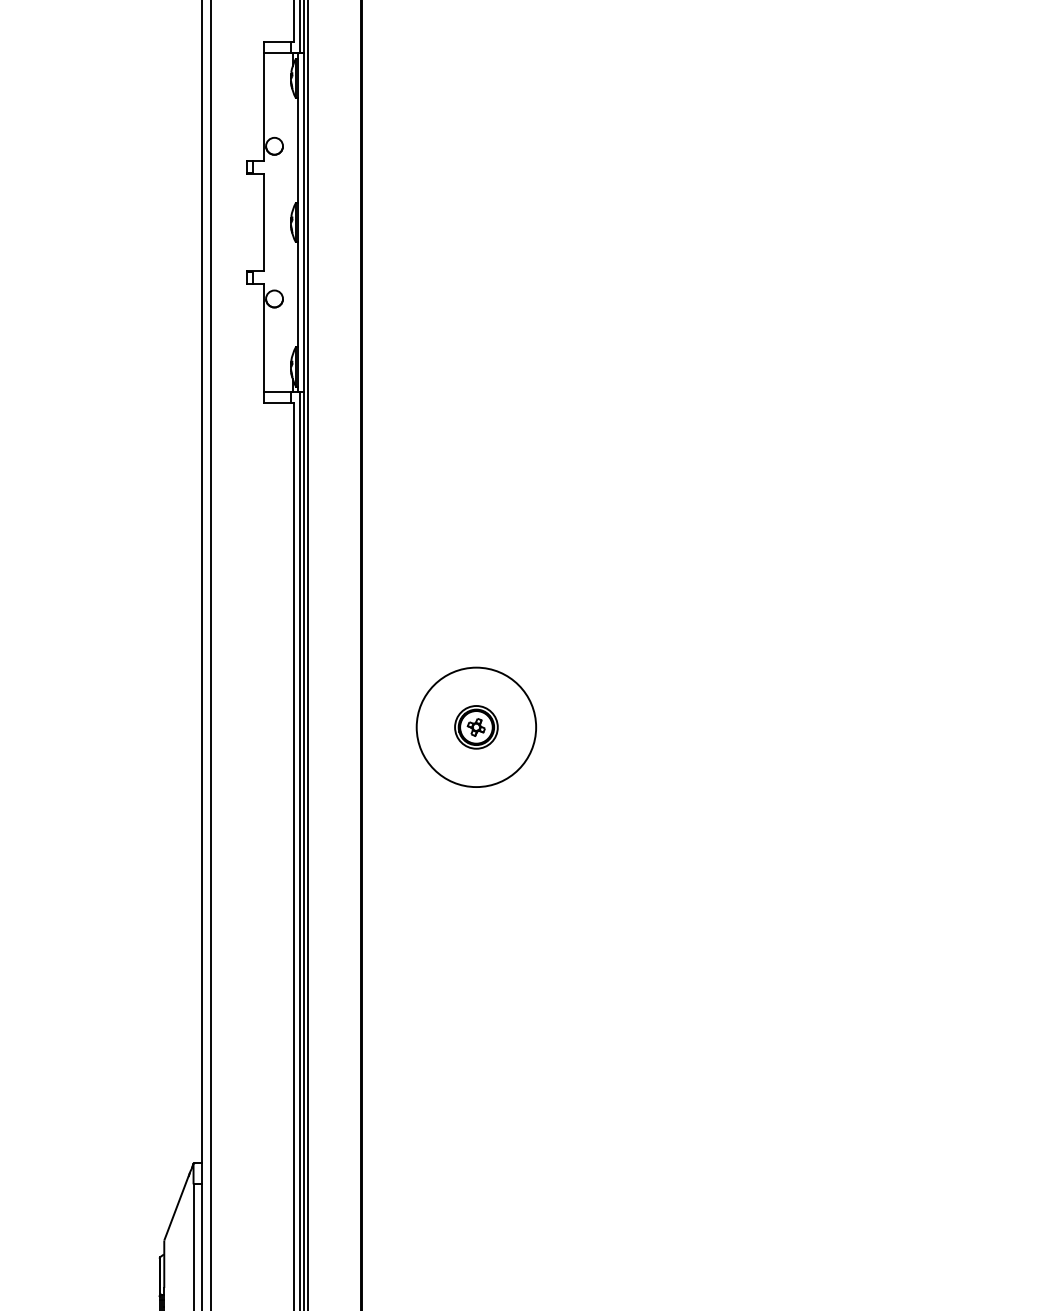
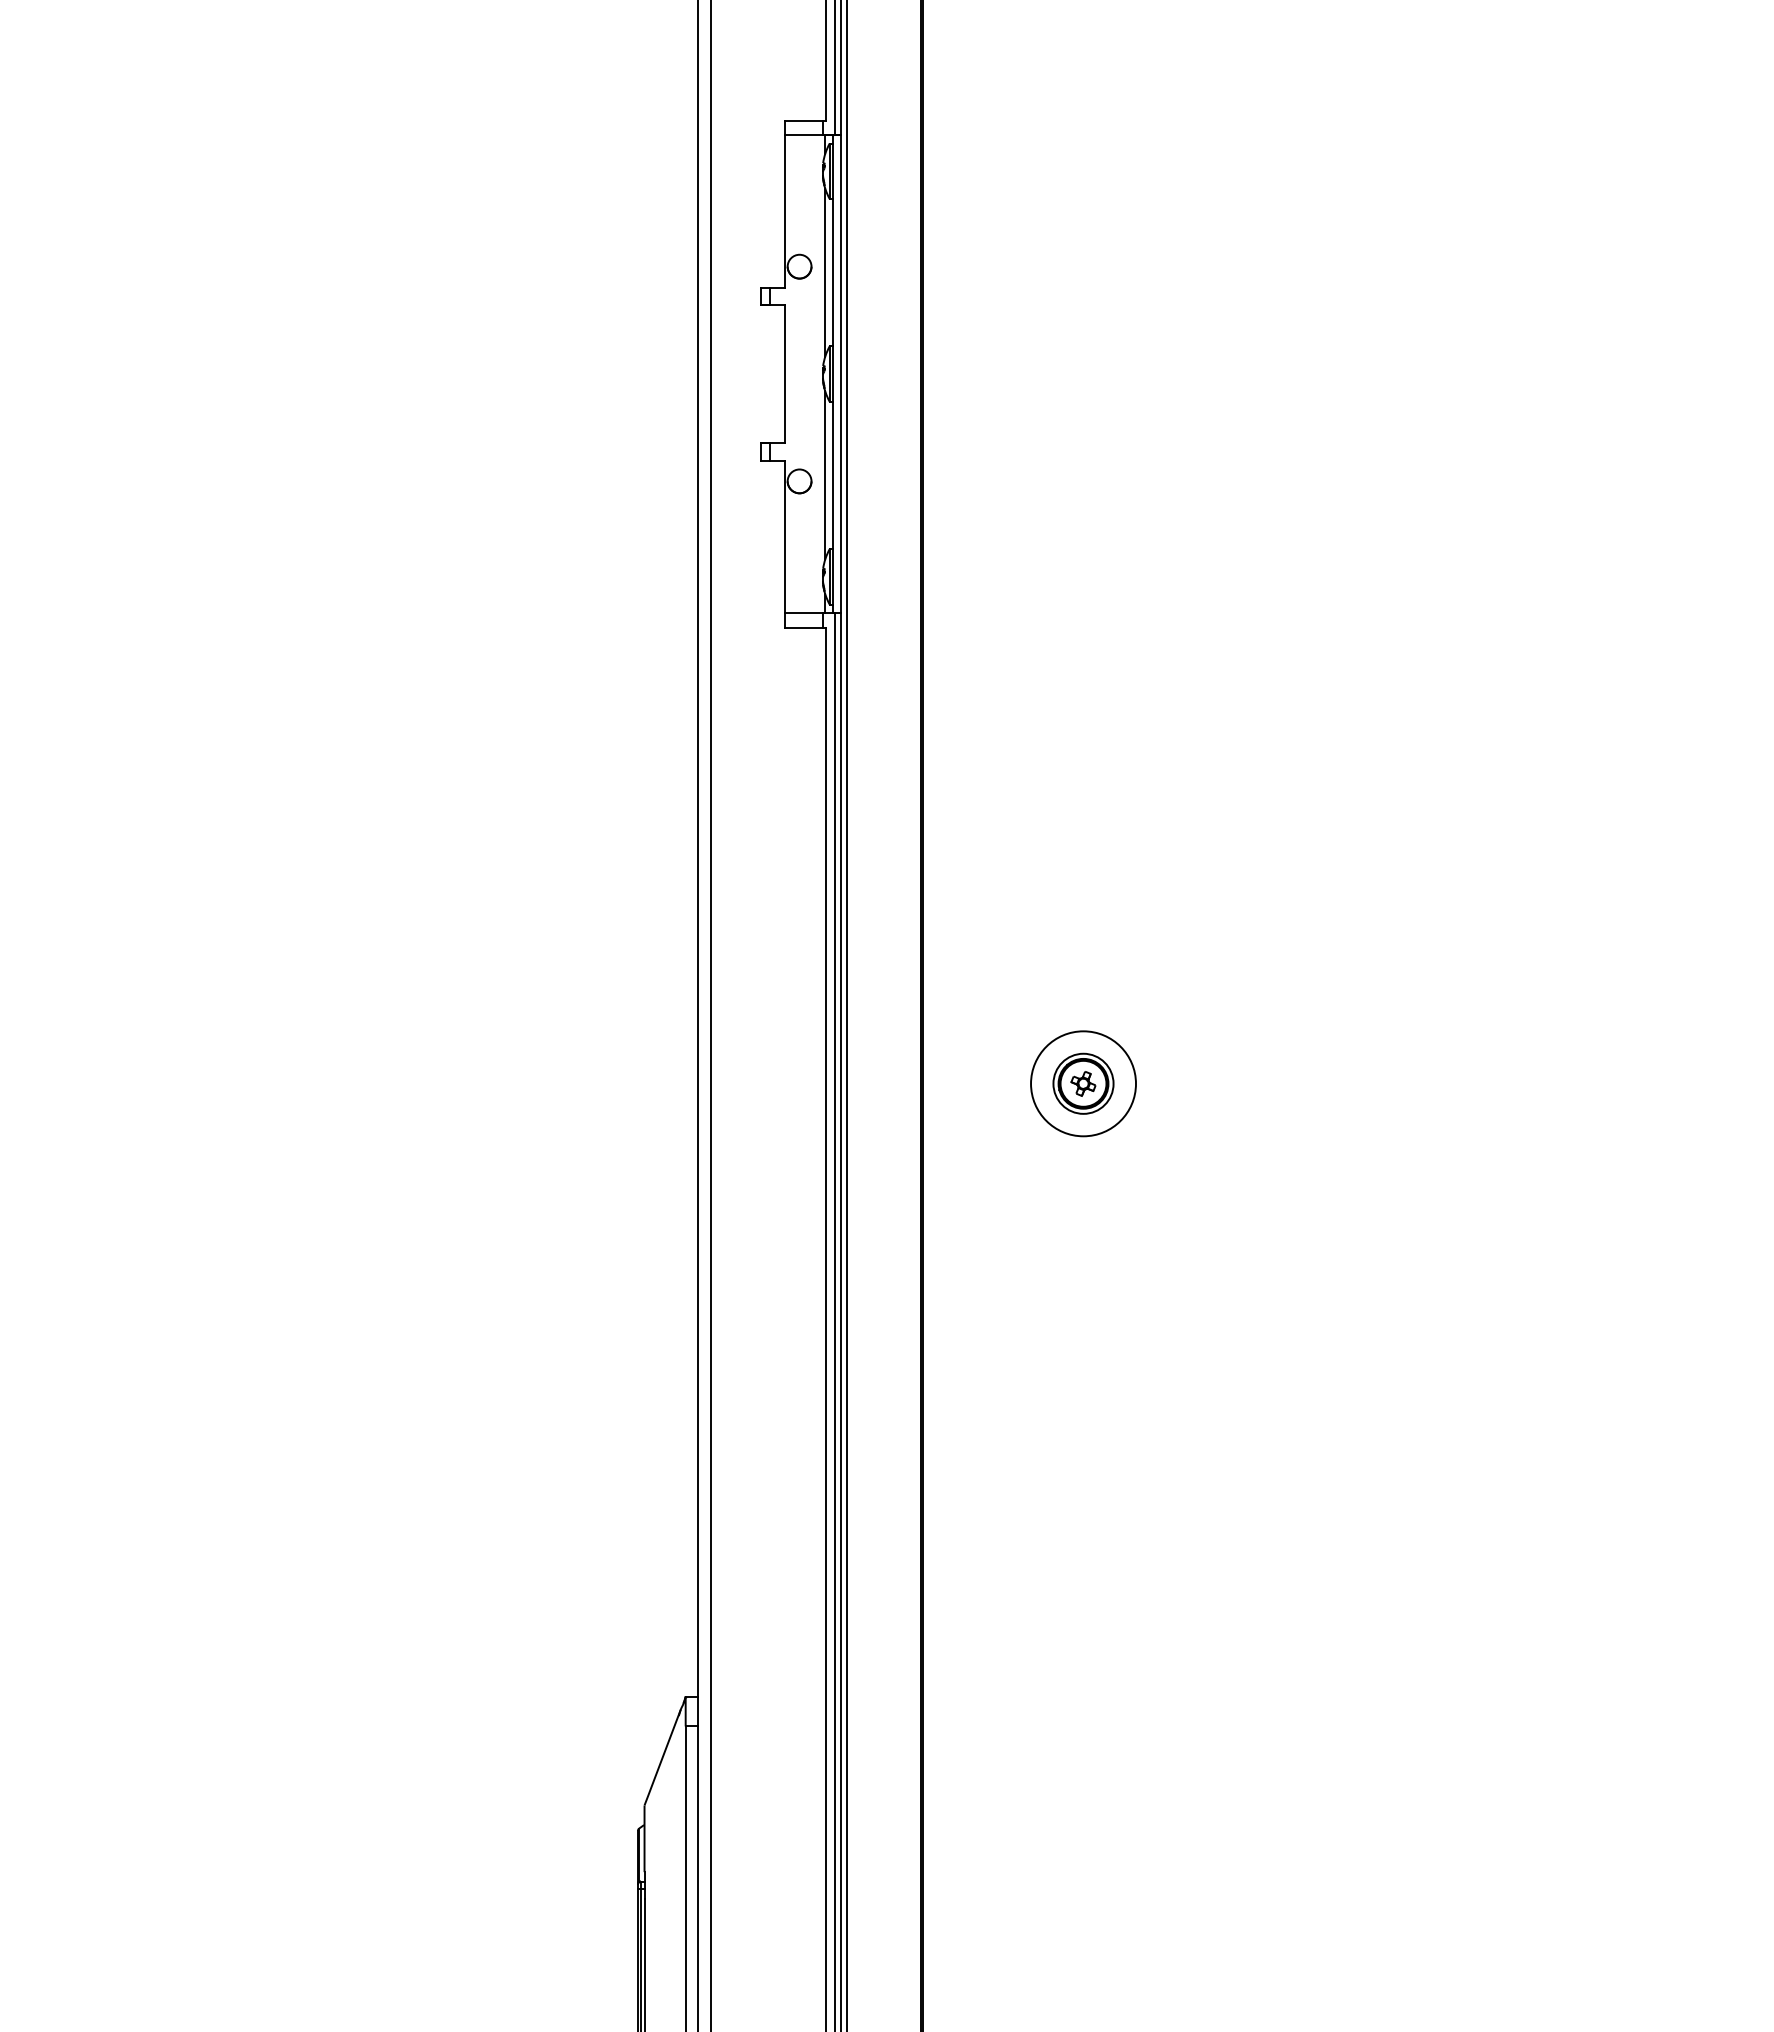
line: (292, 150) -> (825, 272), added
line: (292, 294) -> (825, 475), added
circle: (476, 727) -> (1083, 1083), size x0.62

